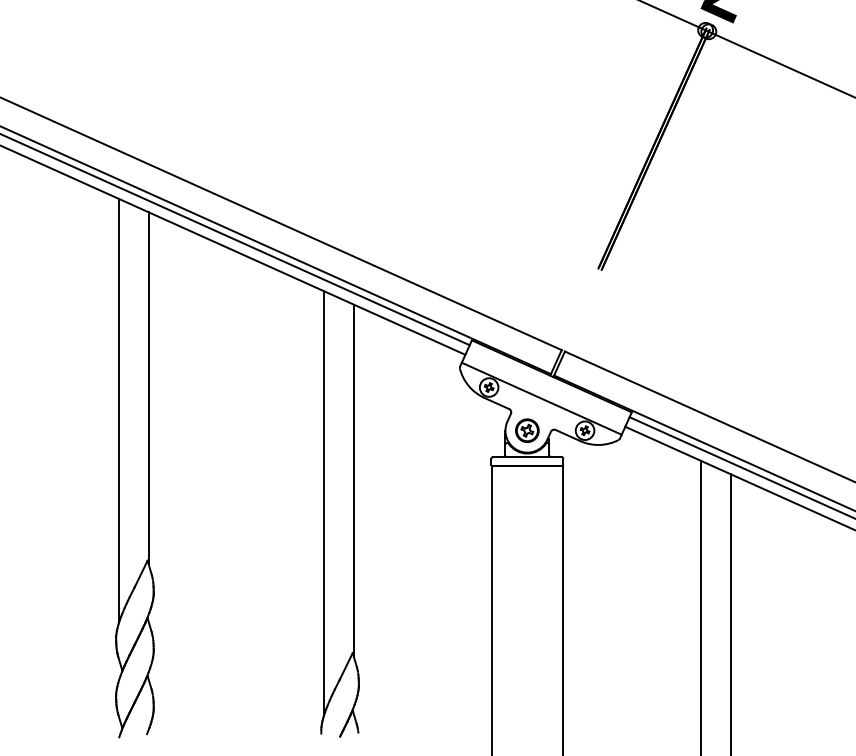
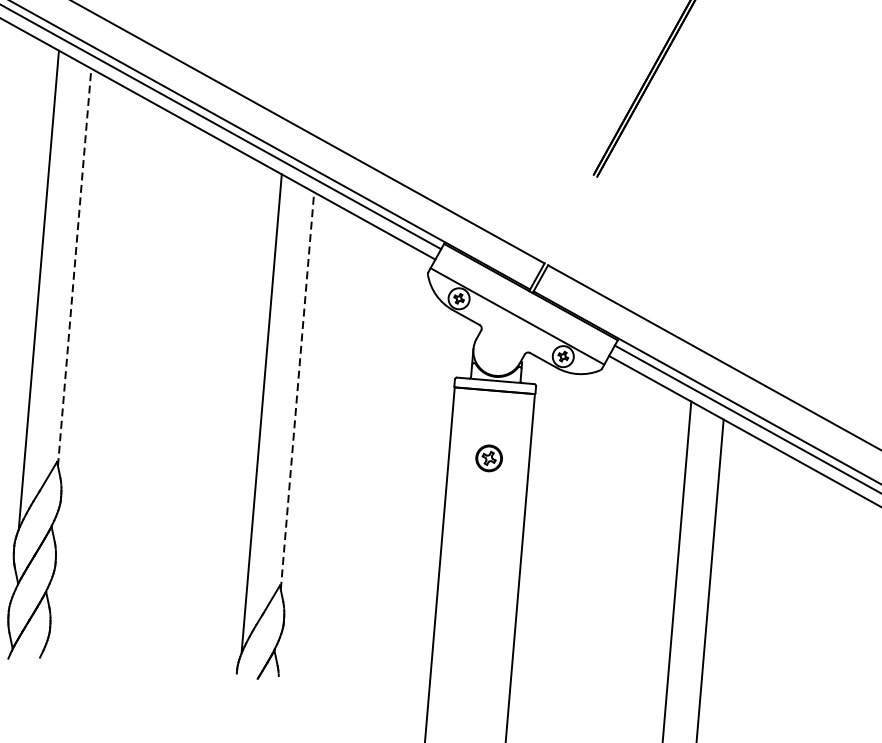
line: (148, 388) -> (74, 267), solid -> dashed
part: (527, 430) -> (489, 458), moved
line: (353, 480) -> (297, 390), solid -> dashed

